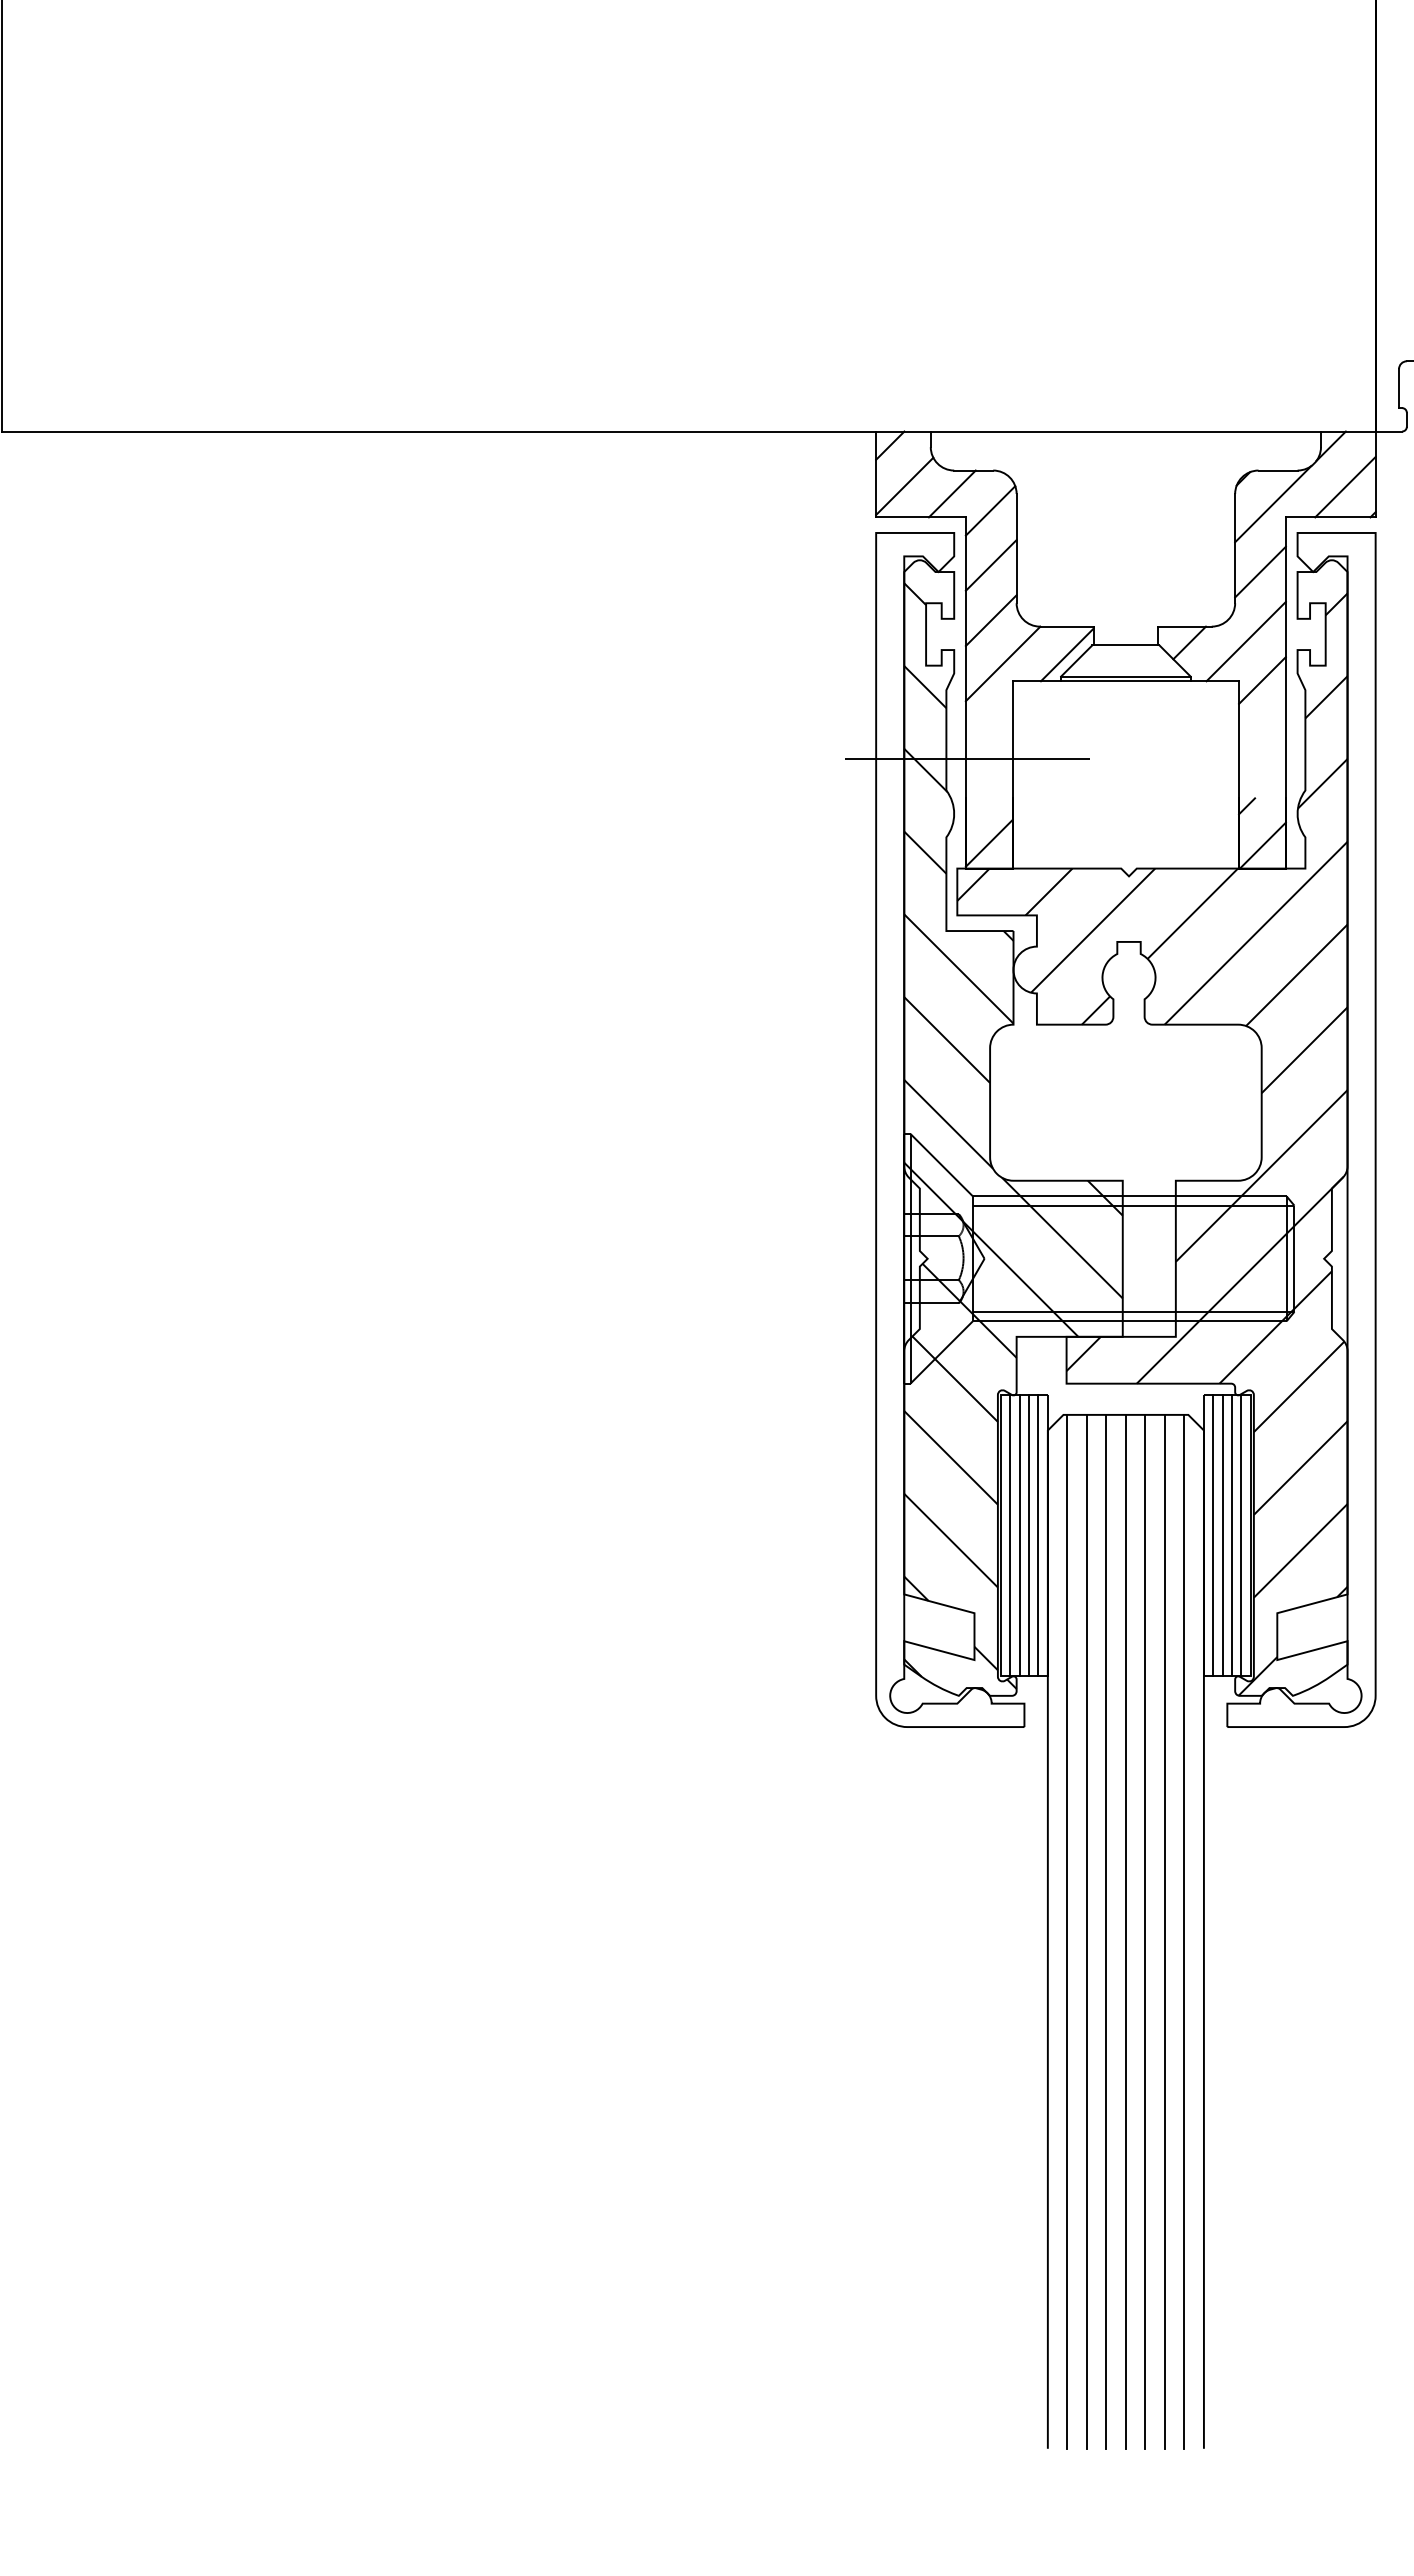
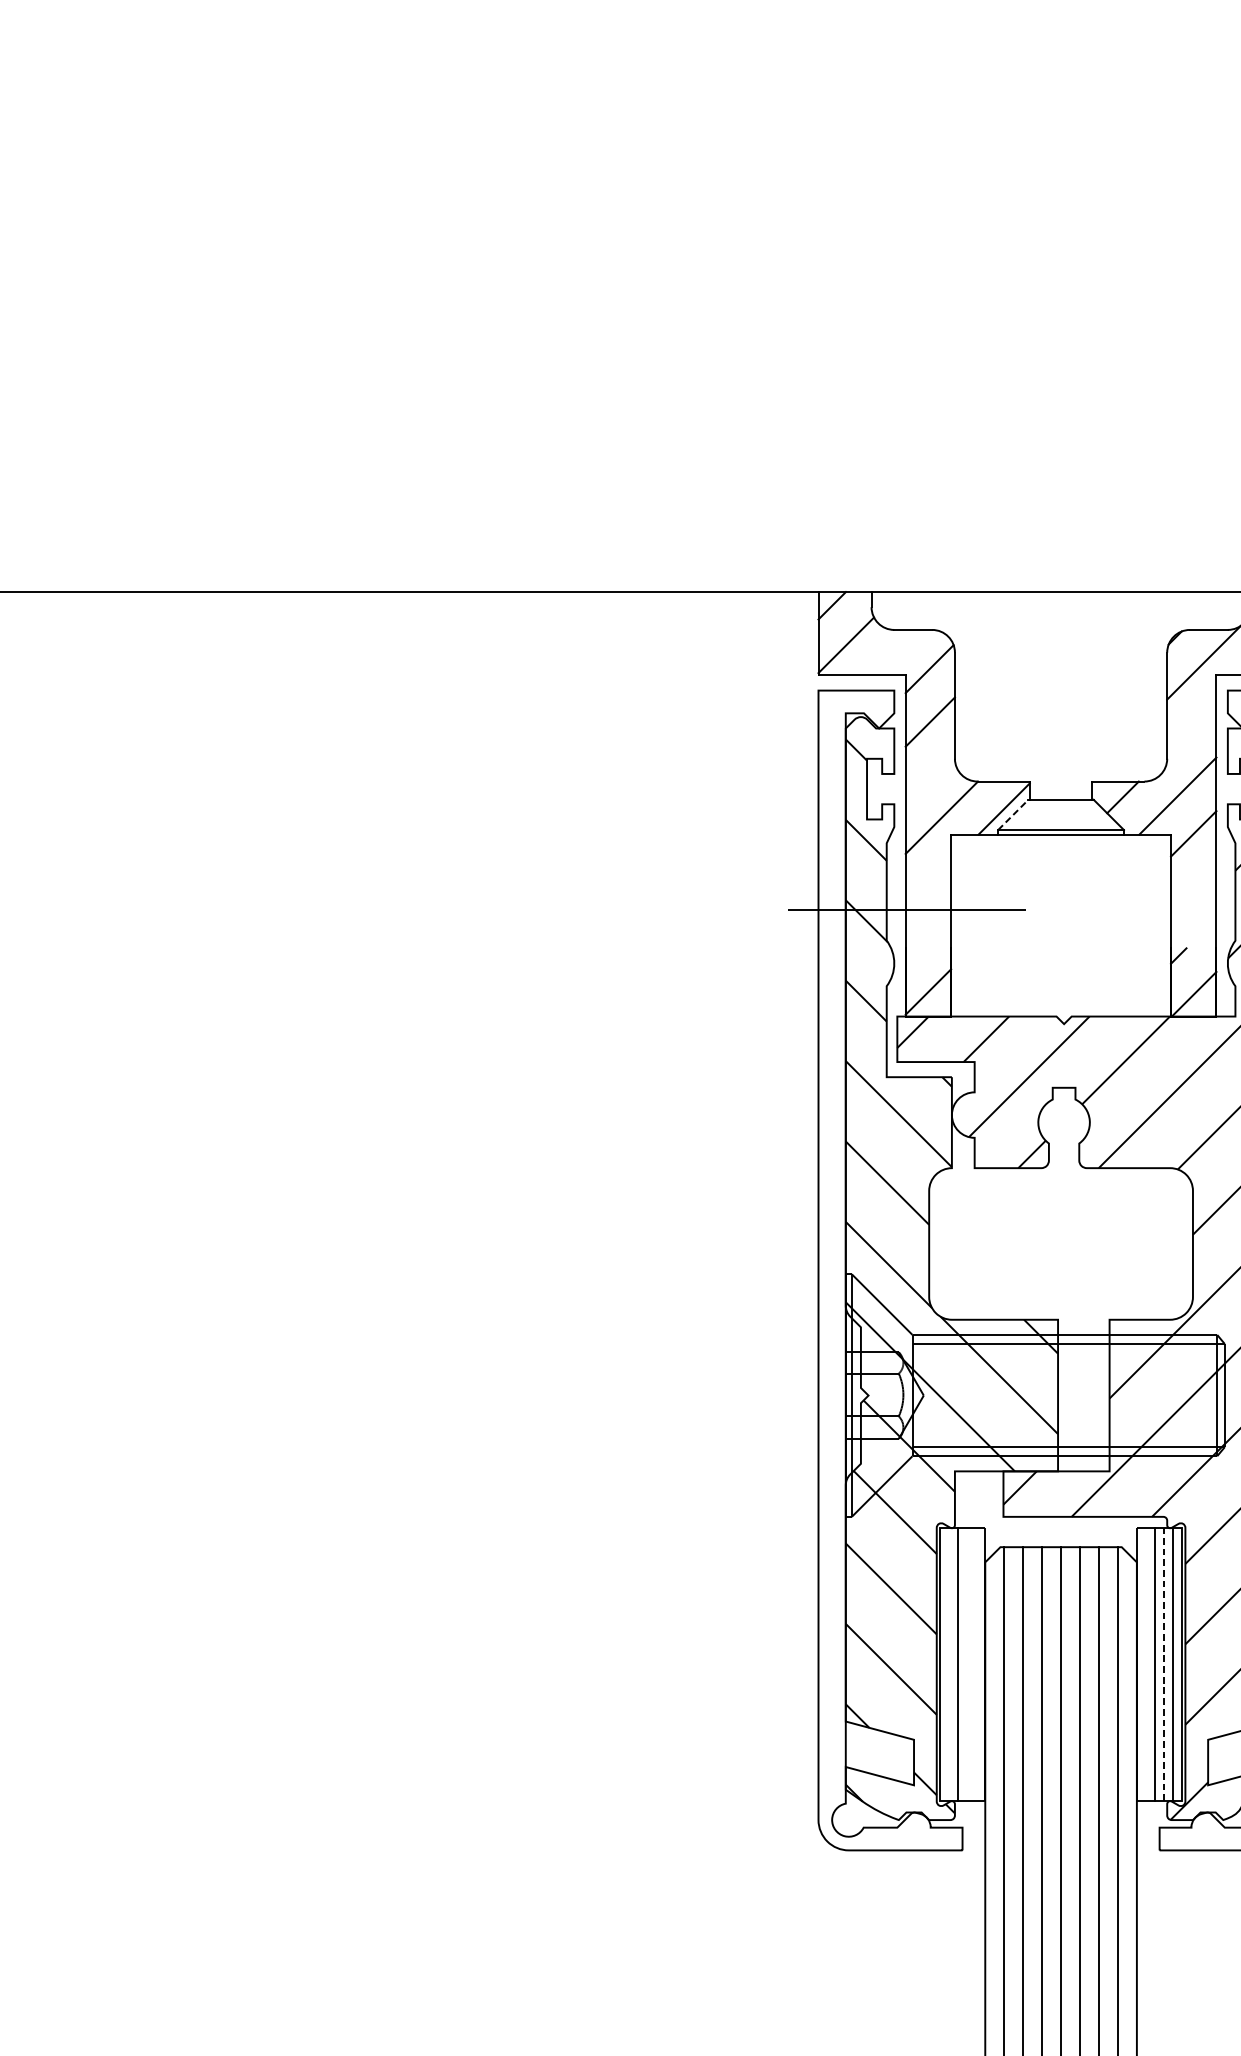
line: (951, 493) -> (891, 652), removed
line: (1260, 571) -> (1191, 727), removed
line: (990, 620) -> (929, 775), removed
line: (1077, 660) -> (1014, 814), solid -> dashed
line: (1010, 1535) -> (948, 1664), removed
line: (1029, 1535) -> (967, 1664), removed
line: (1038, 1535) -> (976, 1664), removed
line: (1213, 1535) -> (1146, 1664), removed
line: (1232, 1535) -> (1164, 1664), solid -> dashed

